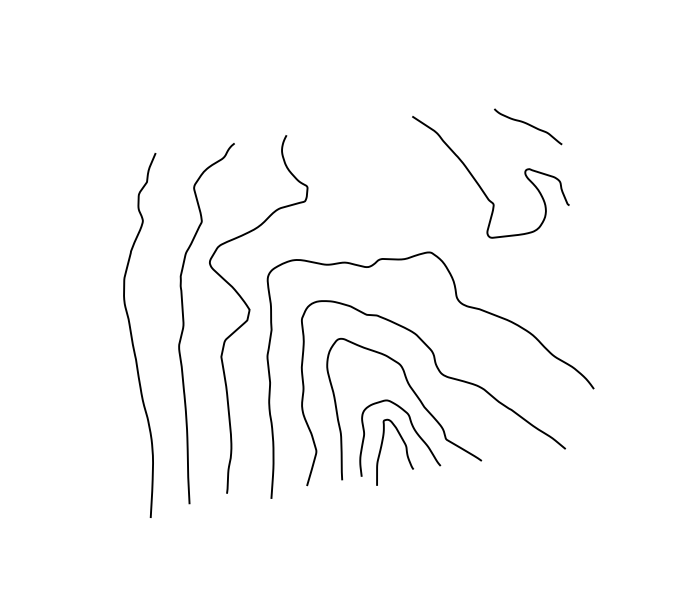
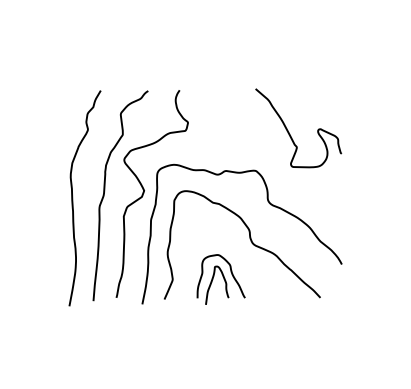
curve: (528, 125) -> (323, 103), removed
curve: (413, 394) -> (234, 253), removed

